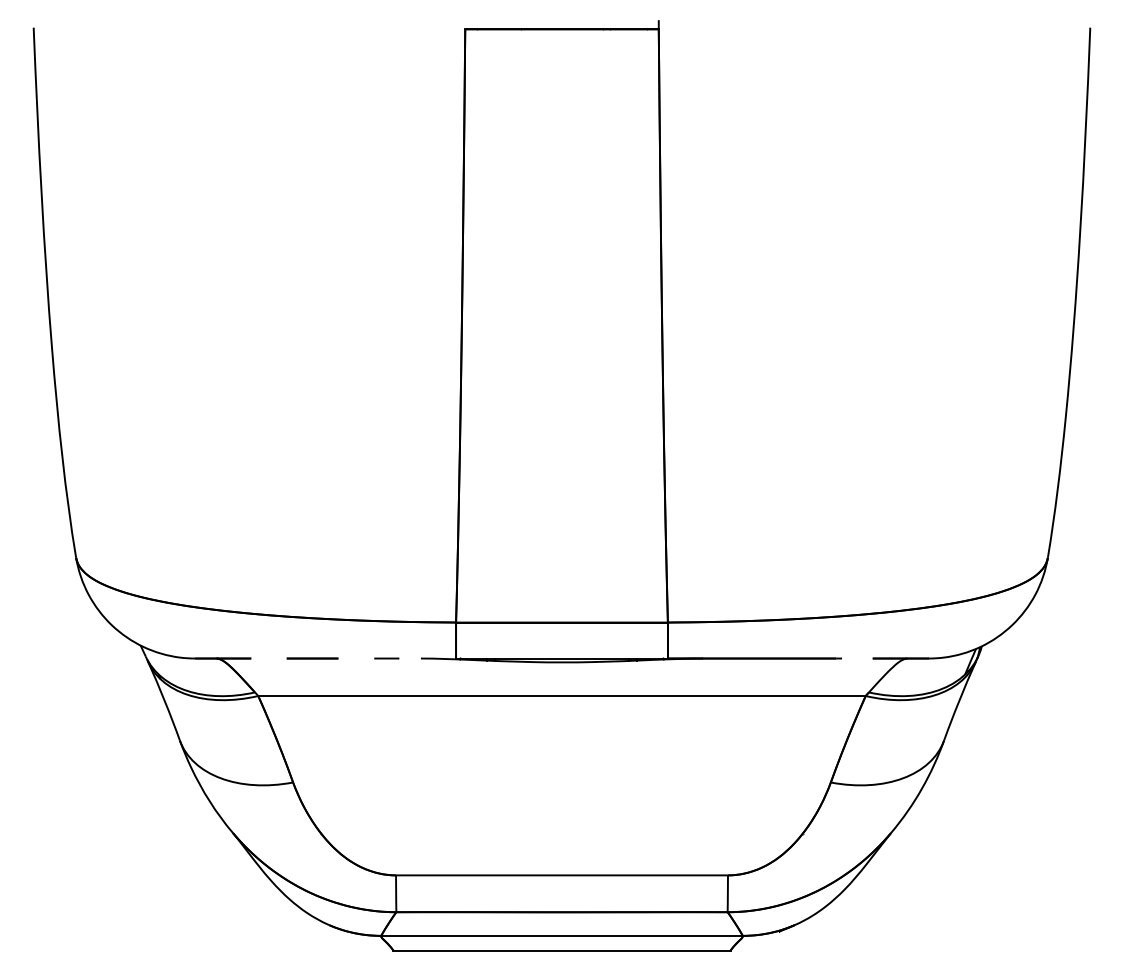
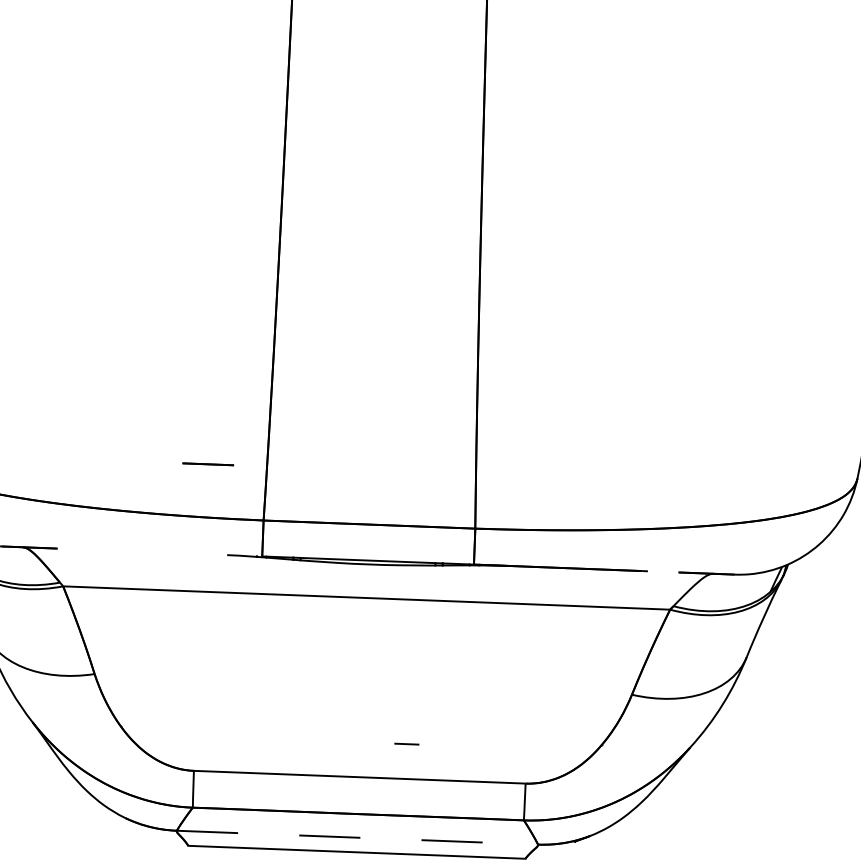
line: (312, 658) -> (208, 464), moved
line: (386, 658) -> (406, 744), moved
line: (562, 935) -> (357, 837), solid -> dashed

